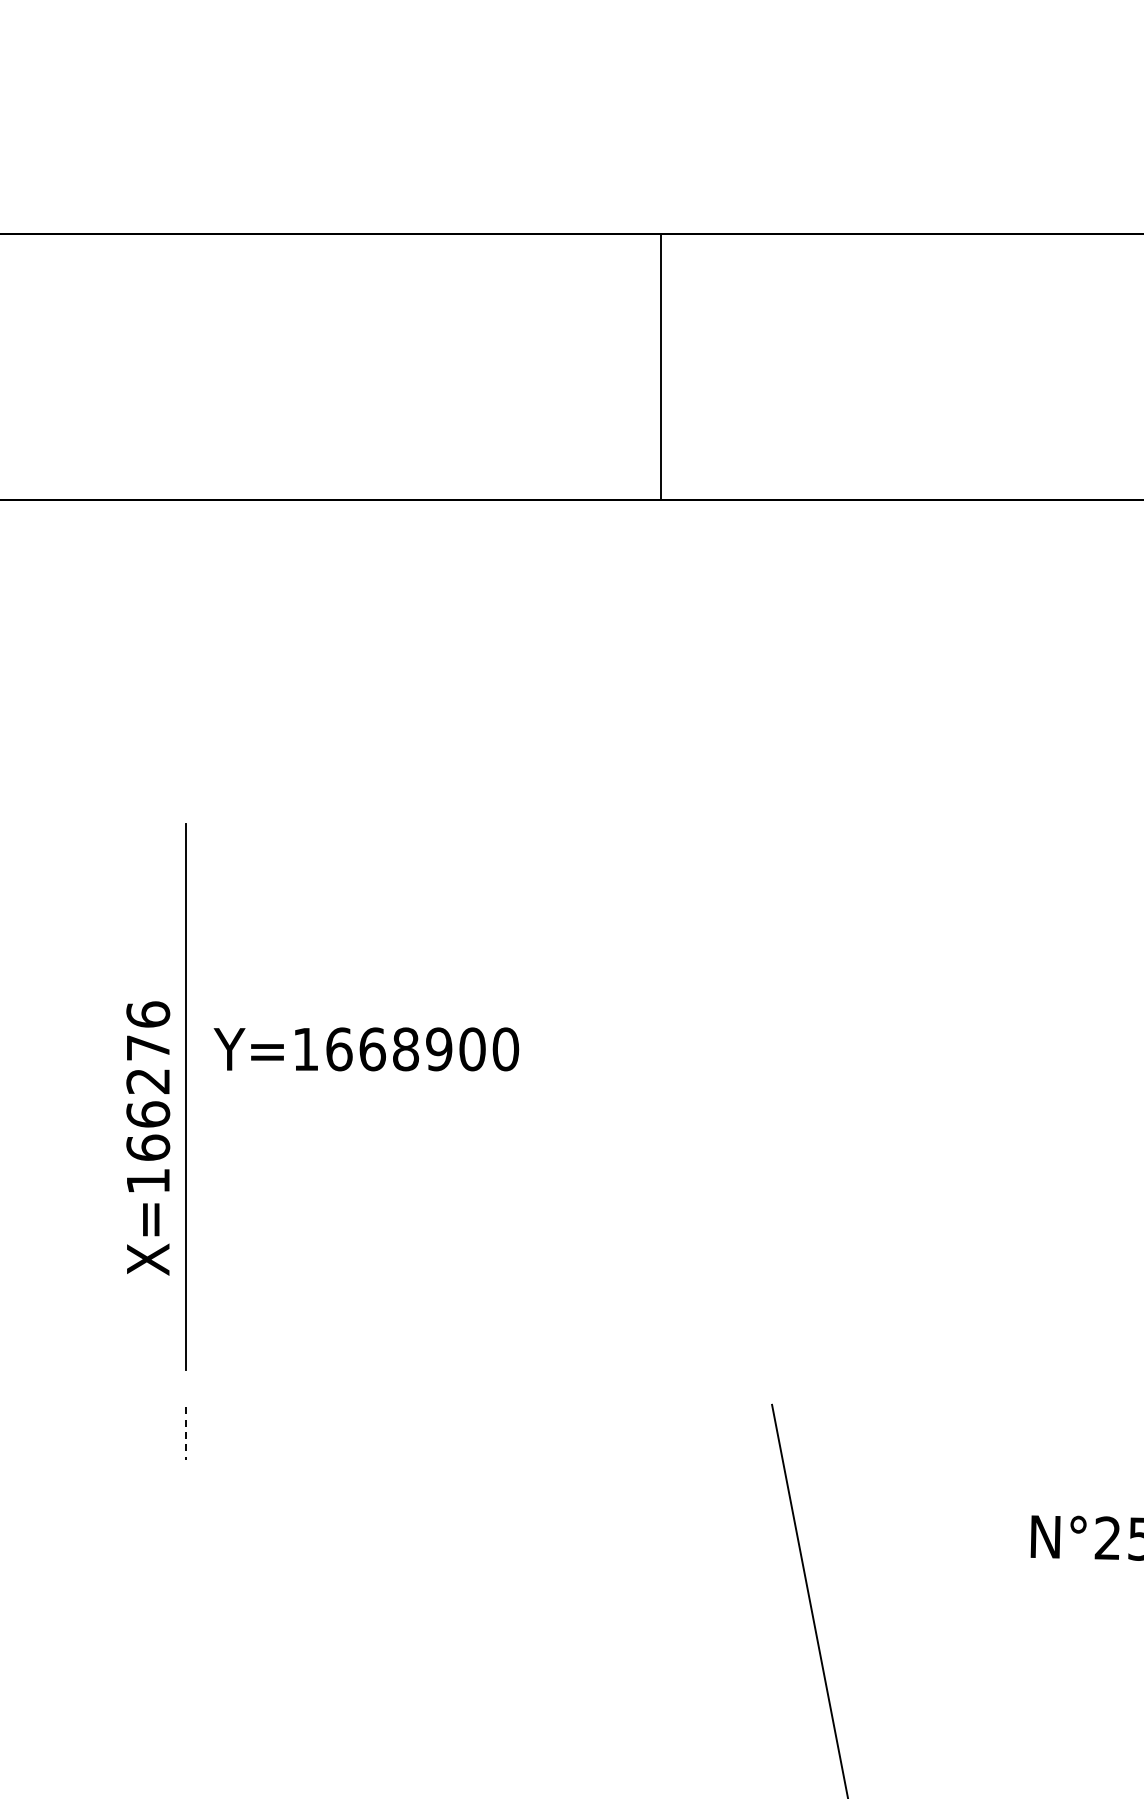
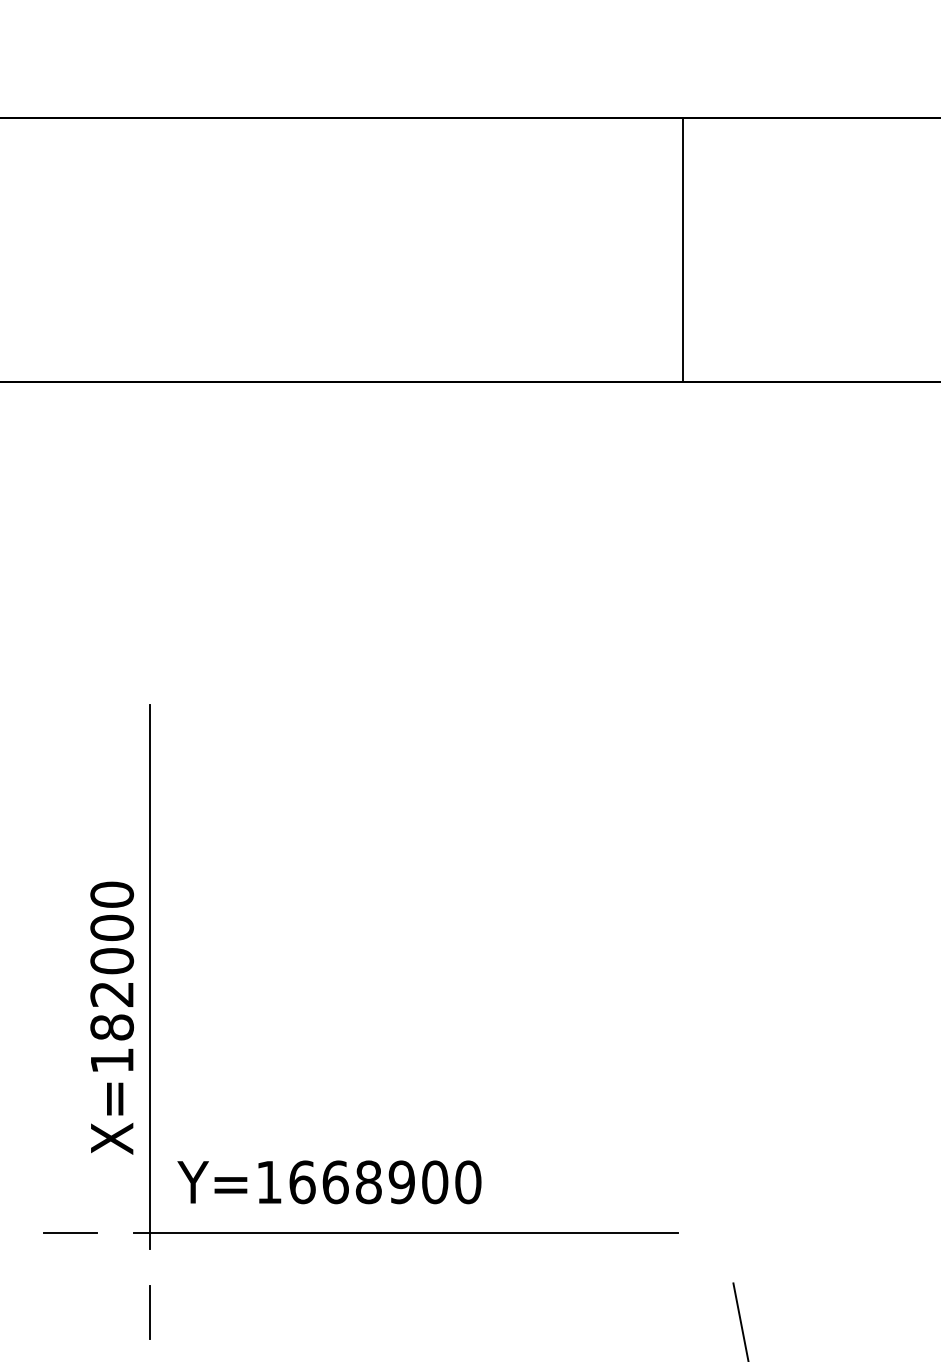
line: (660, 366) -> (683, 249), moved
text: (366, 1049) -> (329, 1182), moved
text: (148, 1080) -> (112, 960), X=166276 -> X=182000
line: (106, 1353) -> (70, 1232), added
line: (443, 1354) -> (406, 1233), added
line: (185, 1433) -> (149, 1311), dashed -> solid

